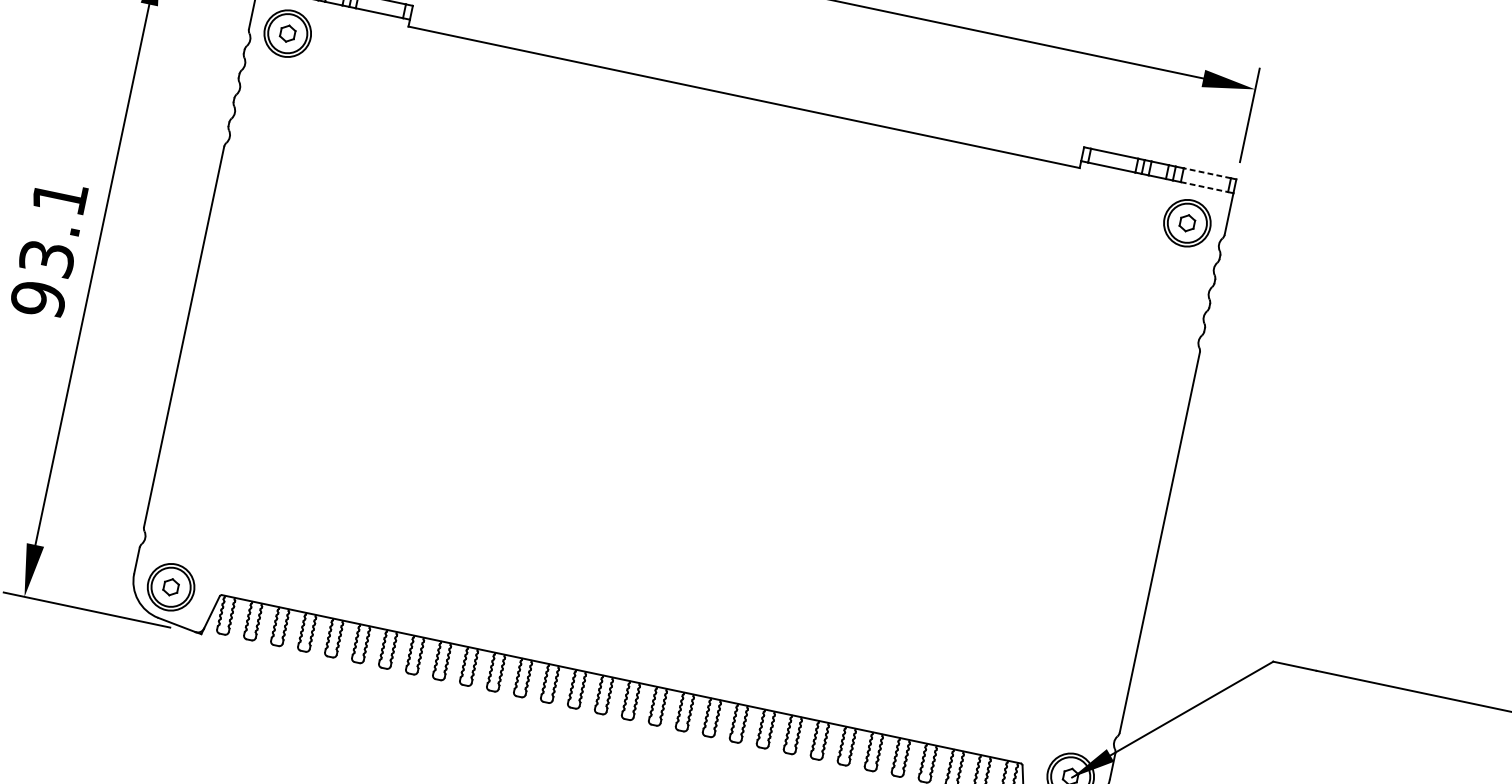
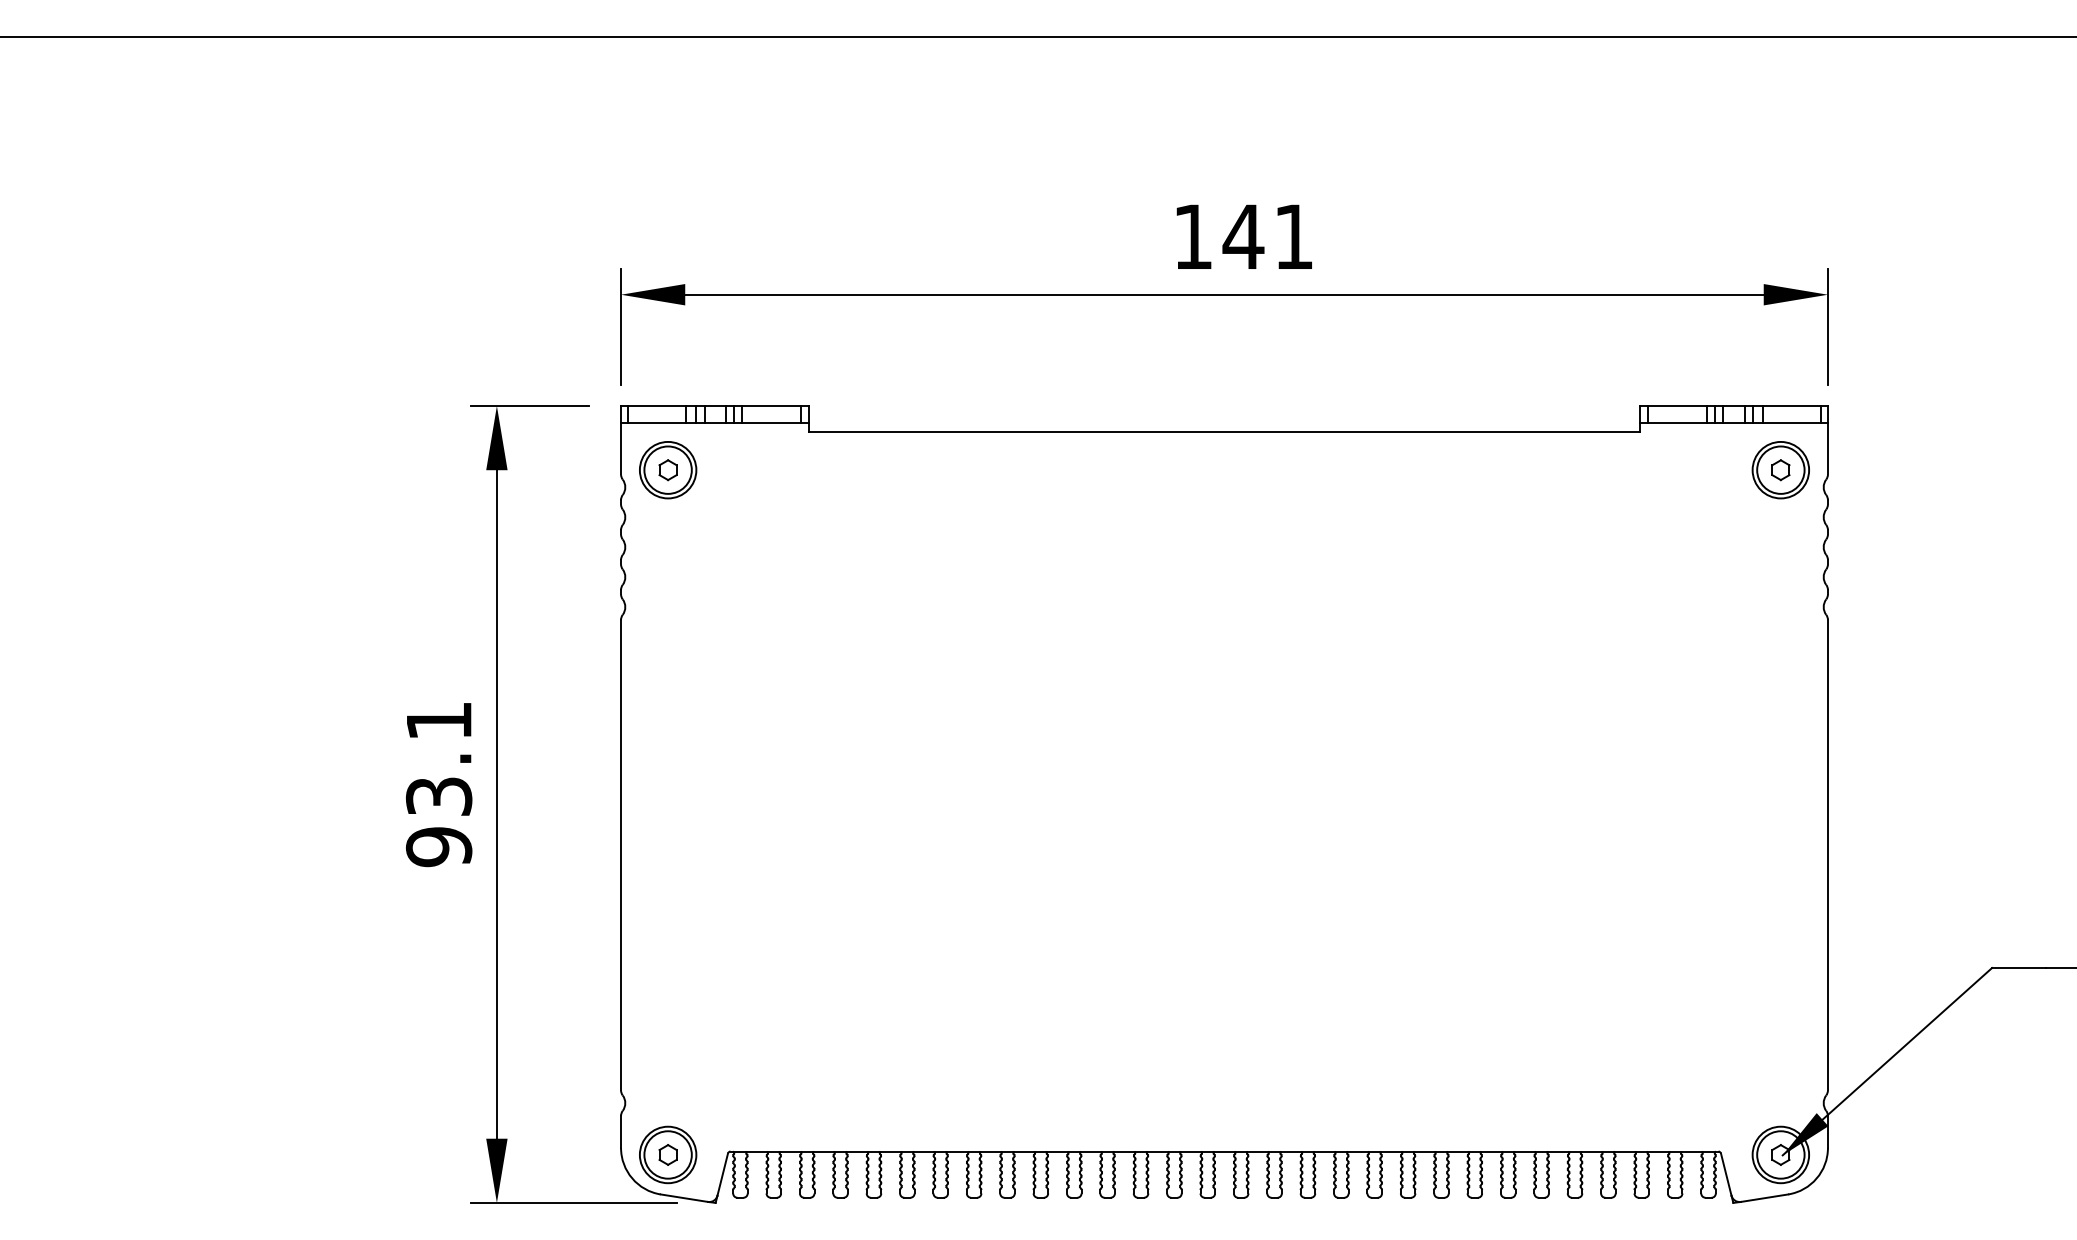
line: (1206, 173) -> (1791, 406), dashed -> solid
line: (1204, 187) -> (1792, 423), dashed -> solid

